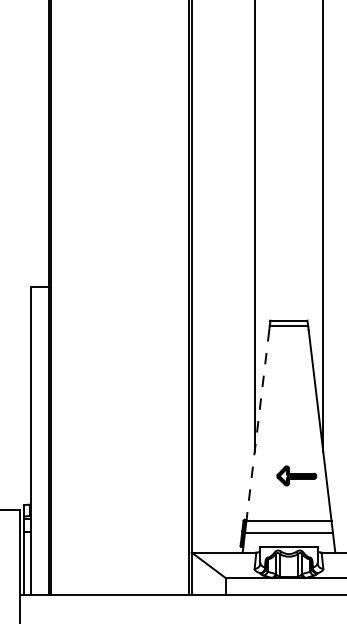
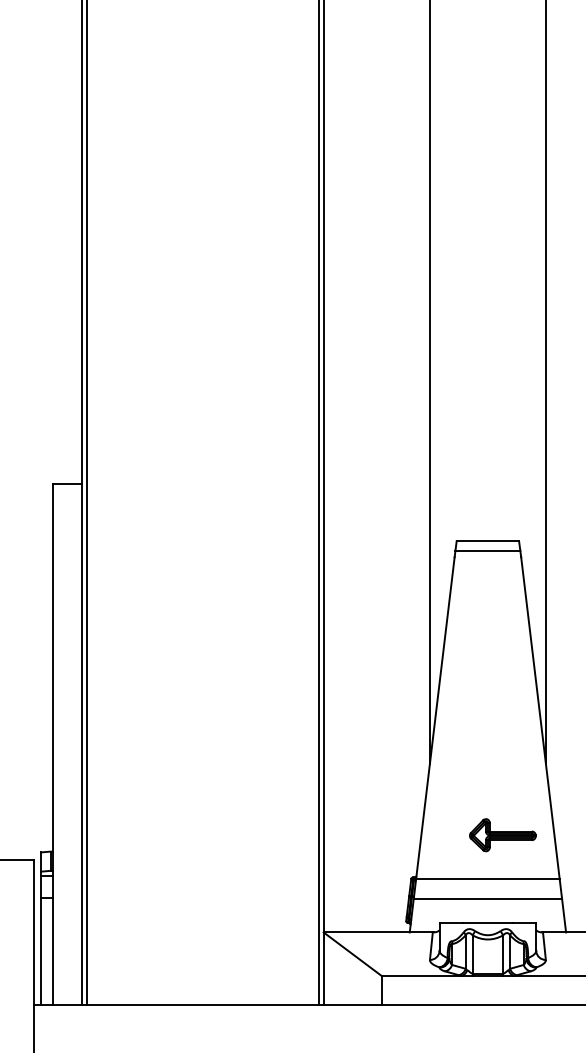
line: (257, 426) -> (434, 719), dashed -> solid
part: (296, 475) -> (502, 834), moved

